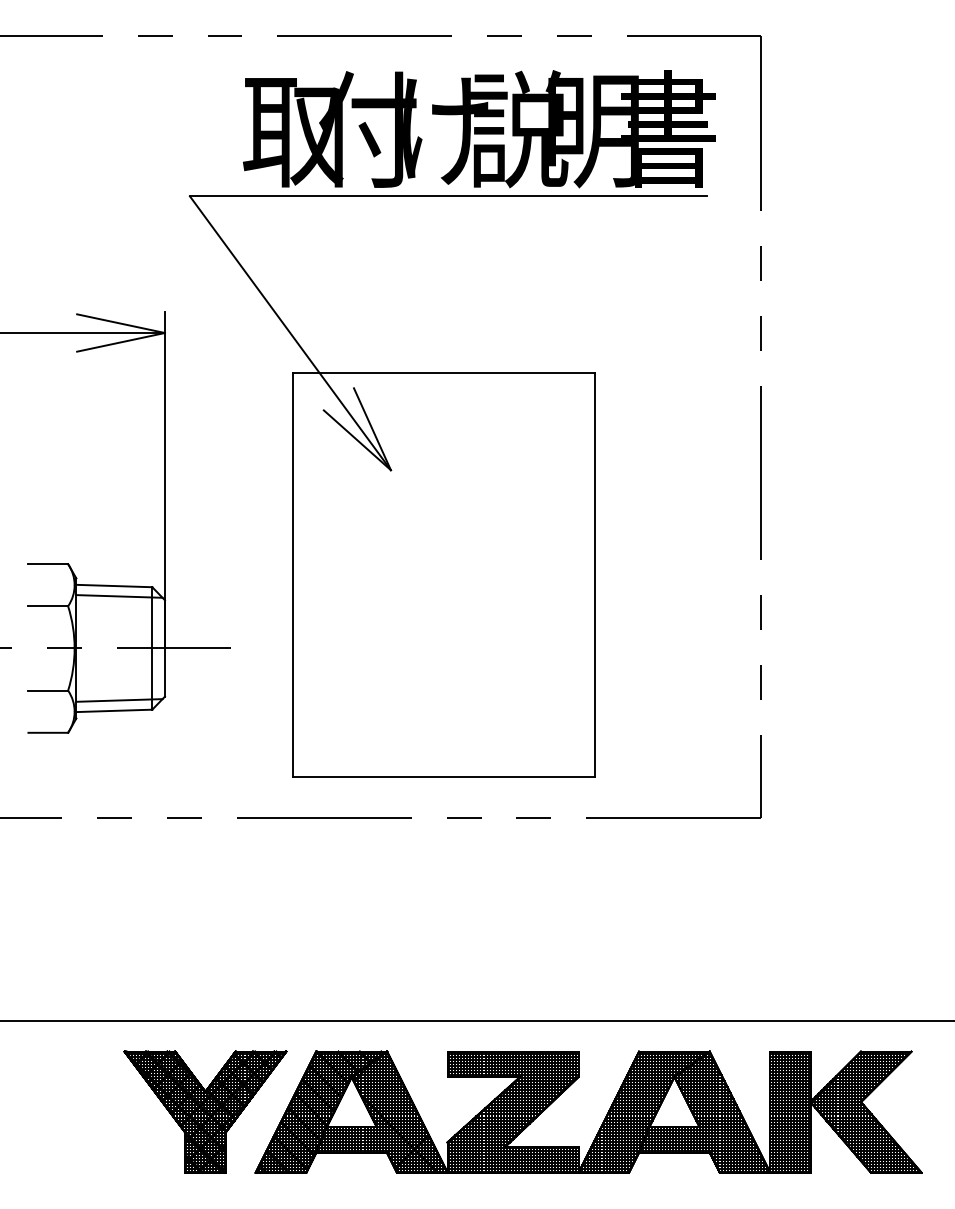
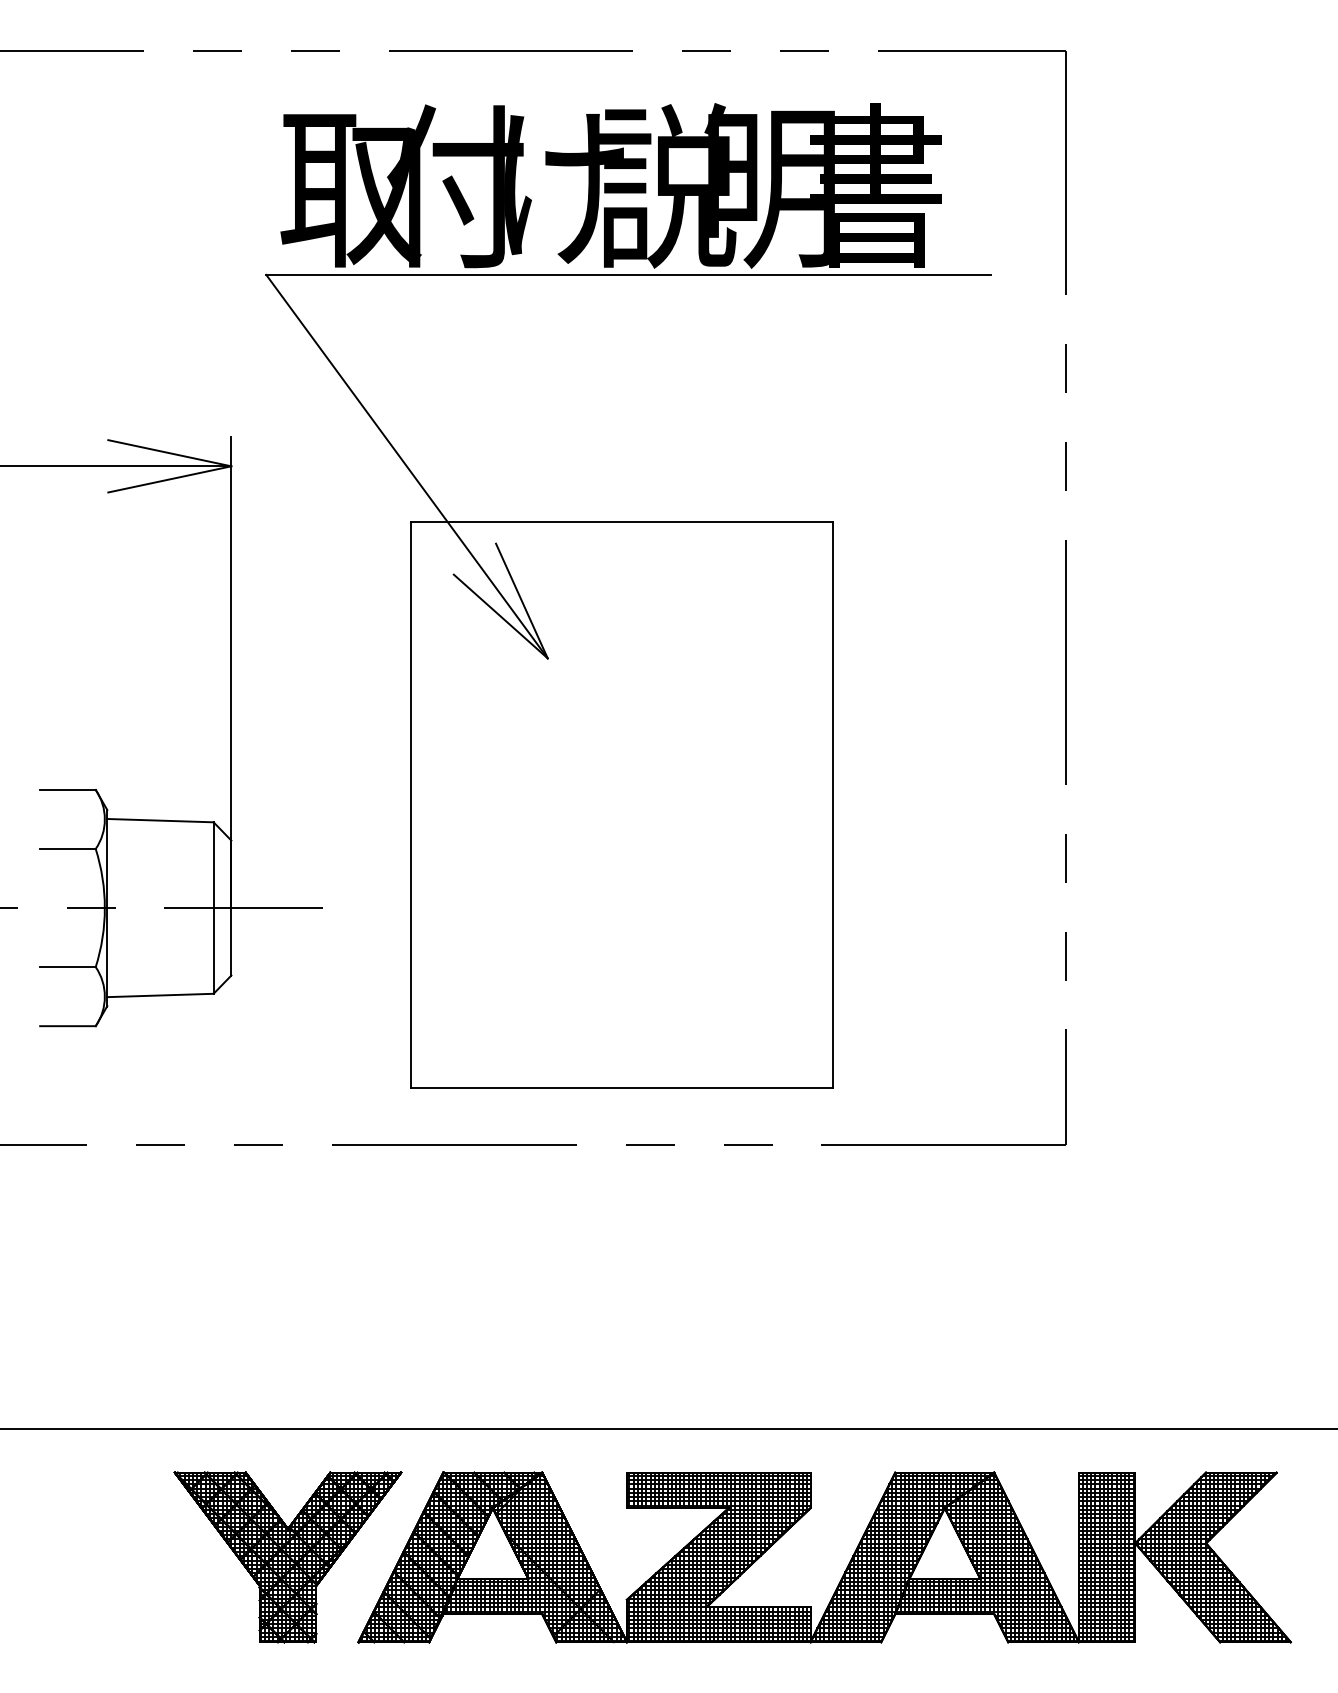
text: (478, 128) -> (610, 185), moved
line: (119, 596) -> (167, 835), removed
line: (119, 700) -> (167, 980), removed

